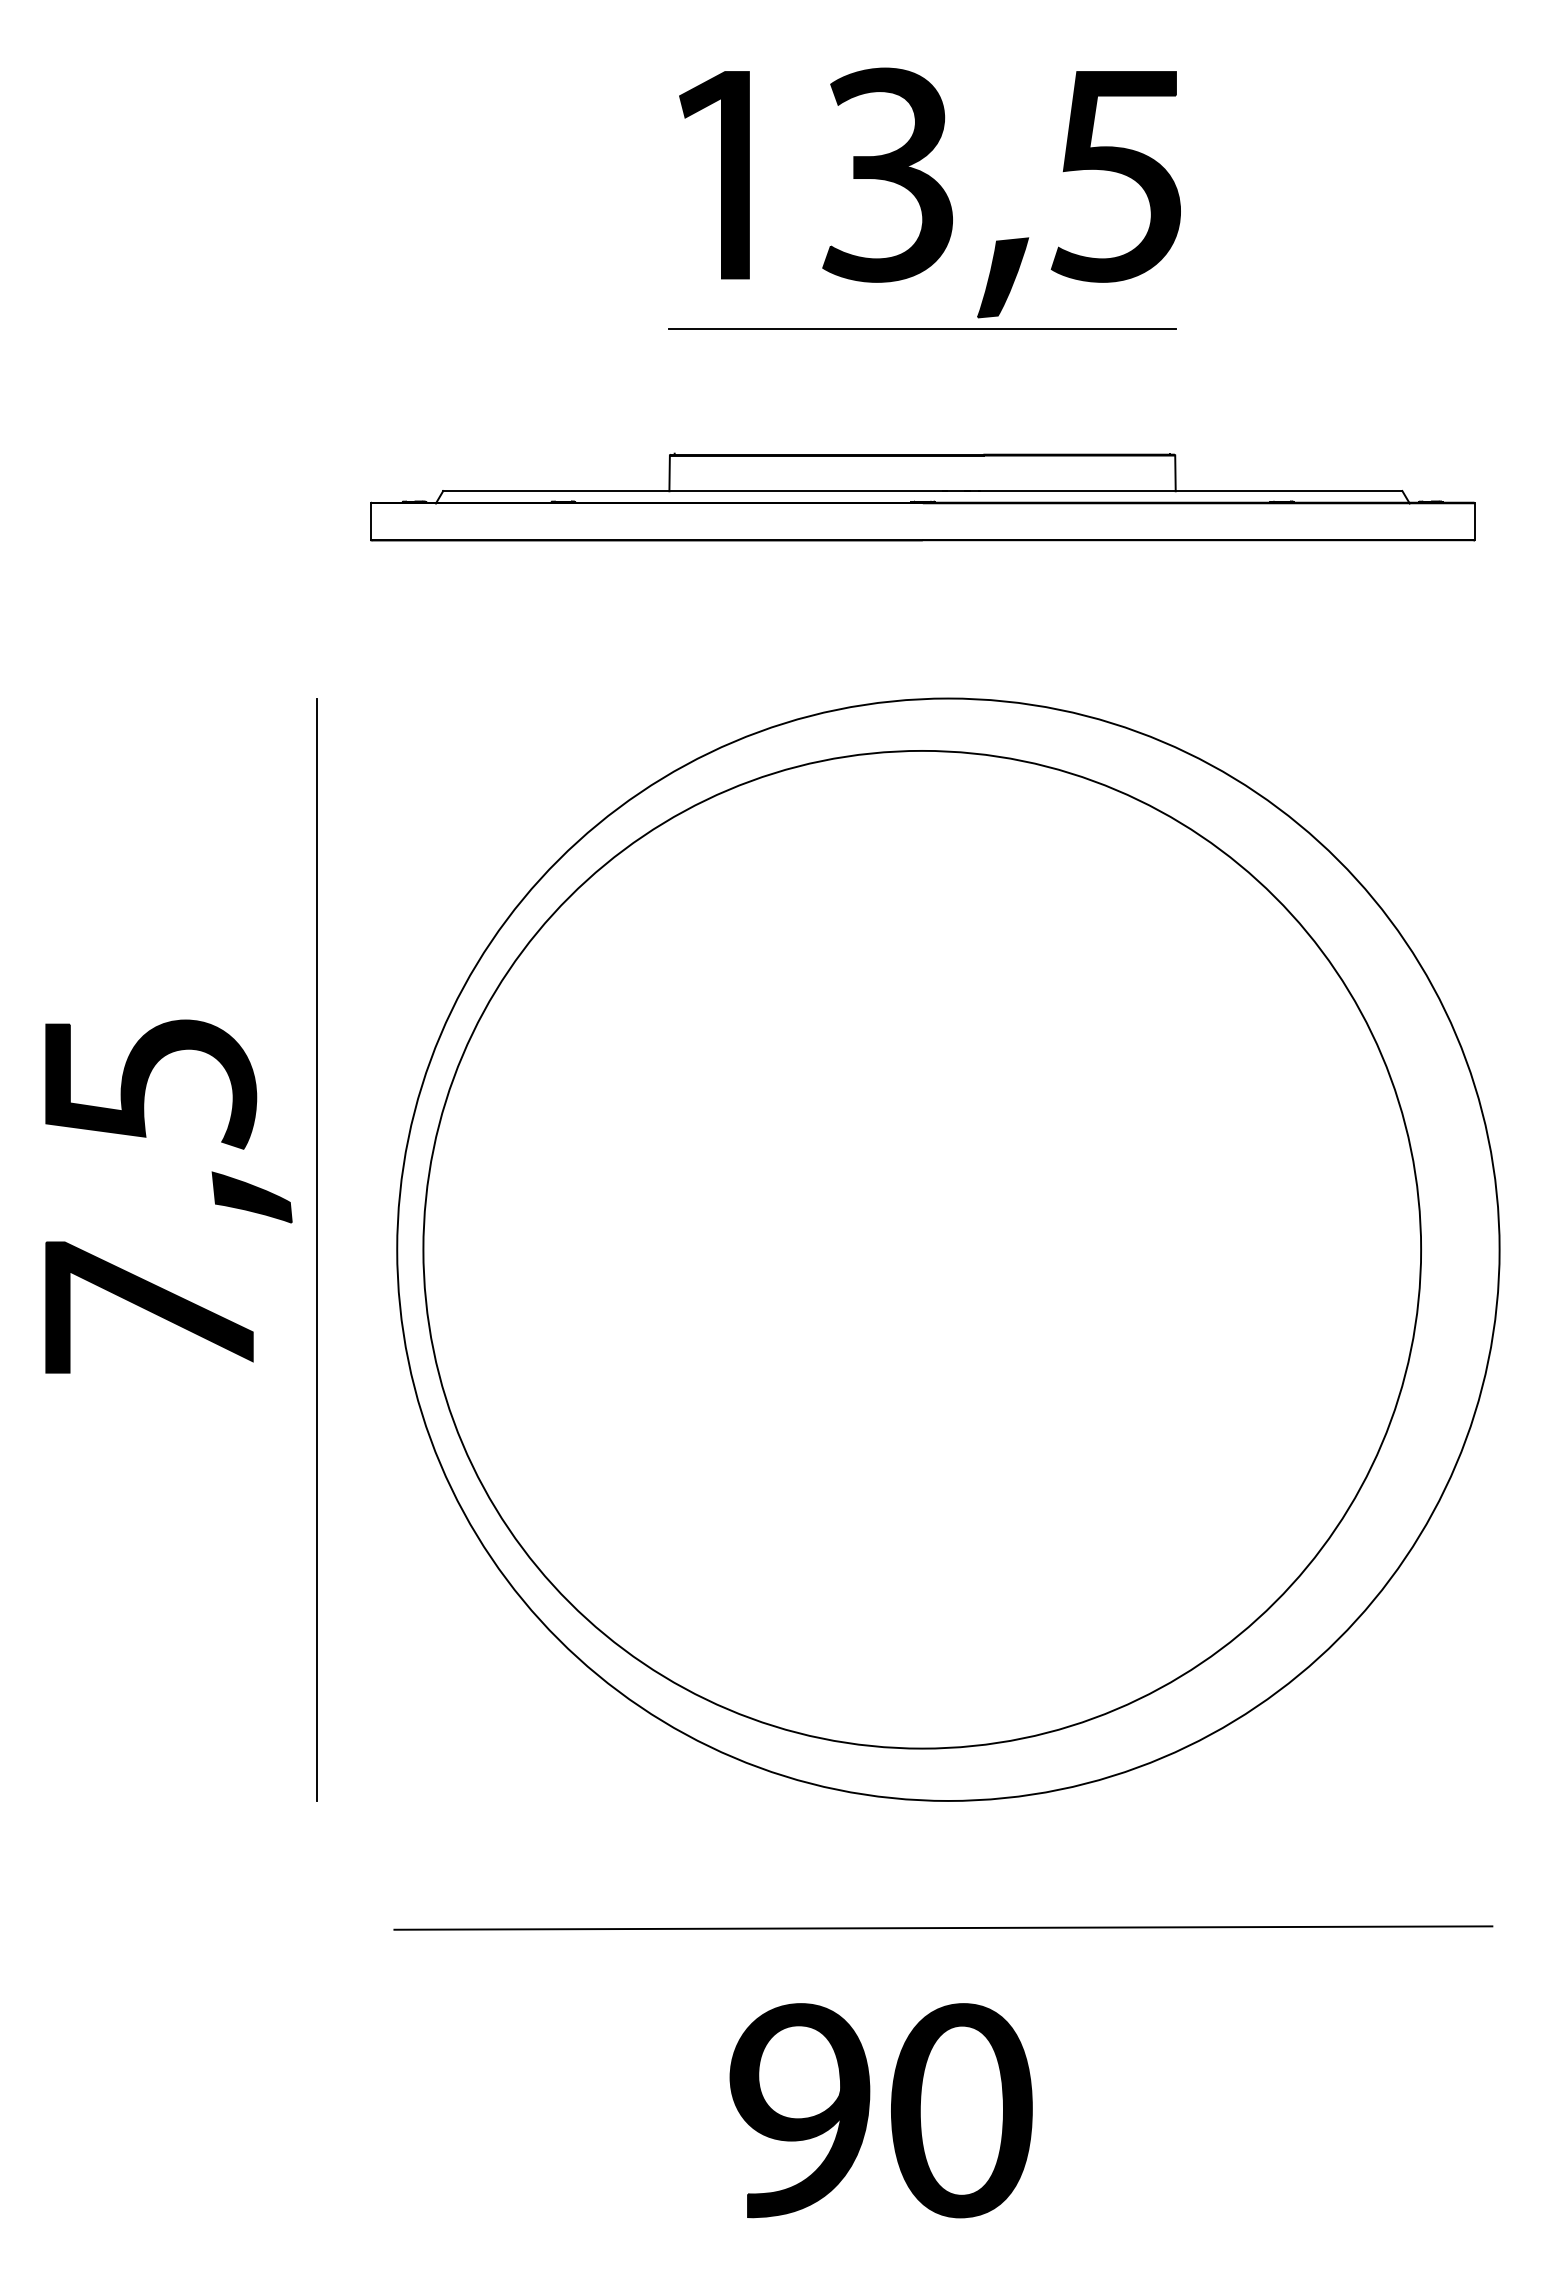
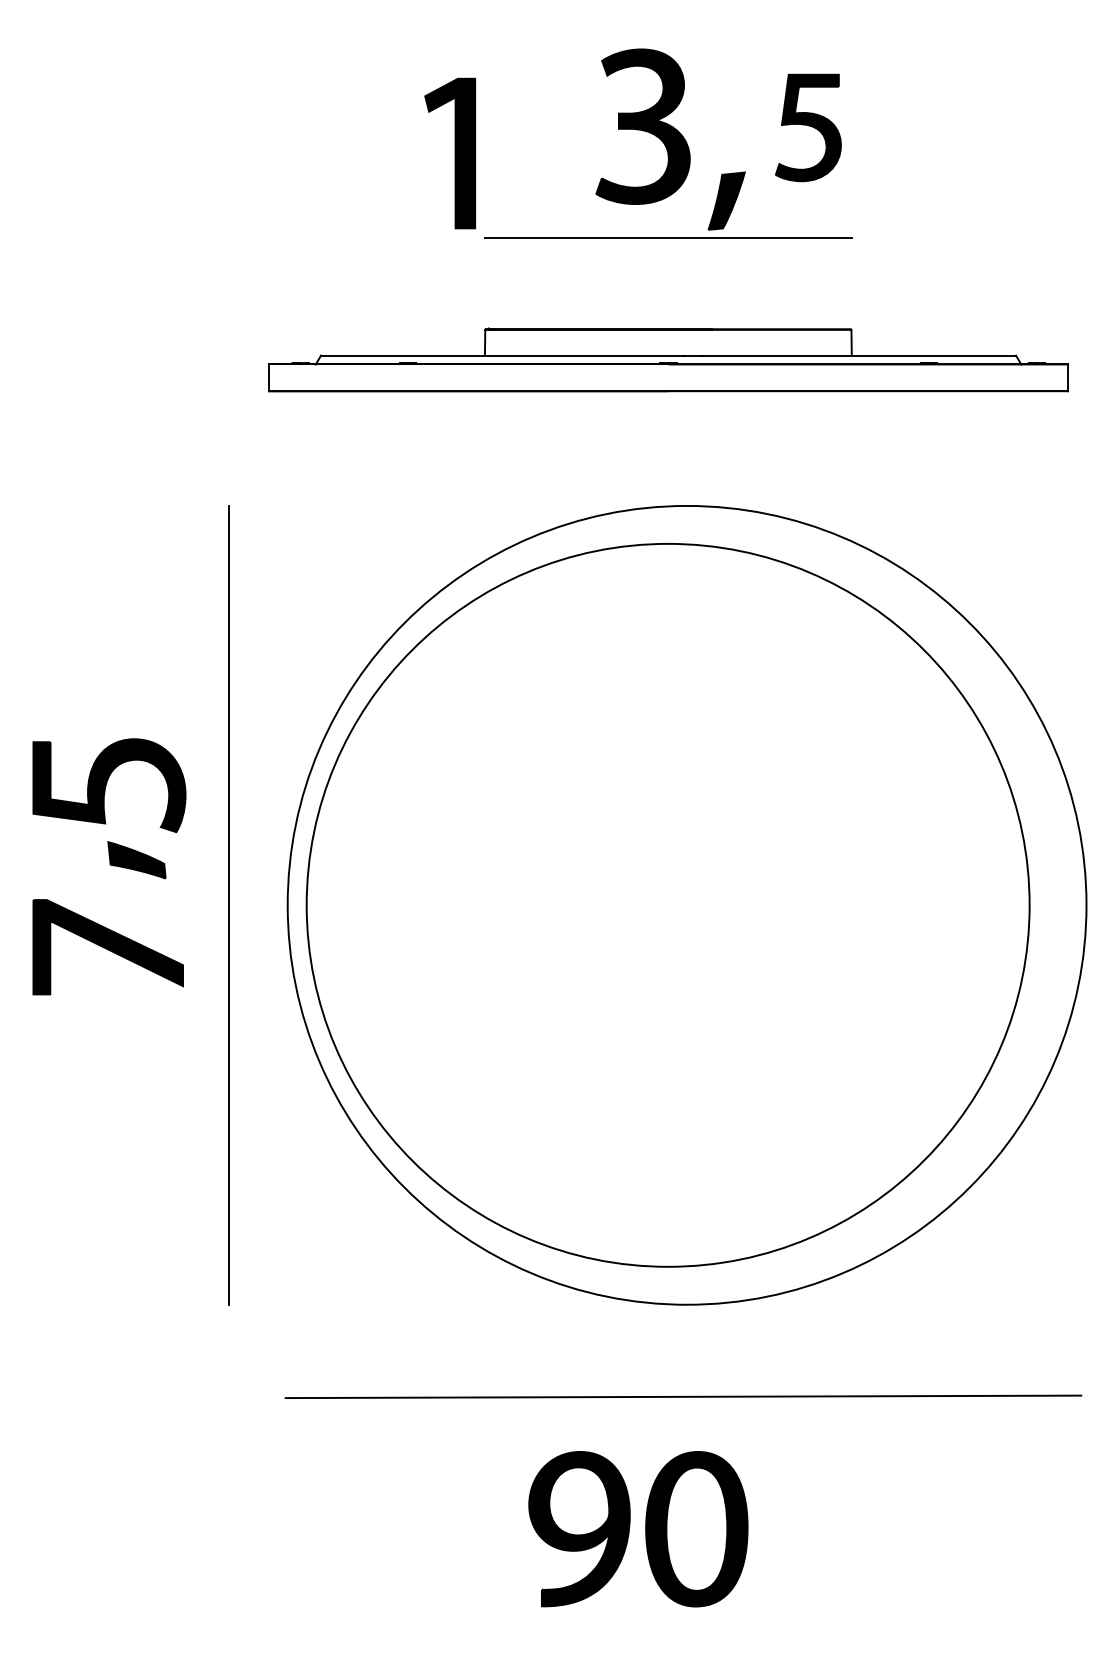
part: (721, 175) -> (455, 153), moved
part: (1115, 176) -> (808, 127), size x0.7
part: (251, 1197) -> (136, 860), moved

